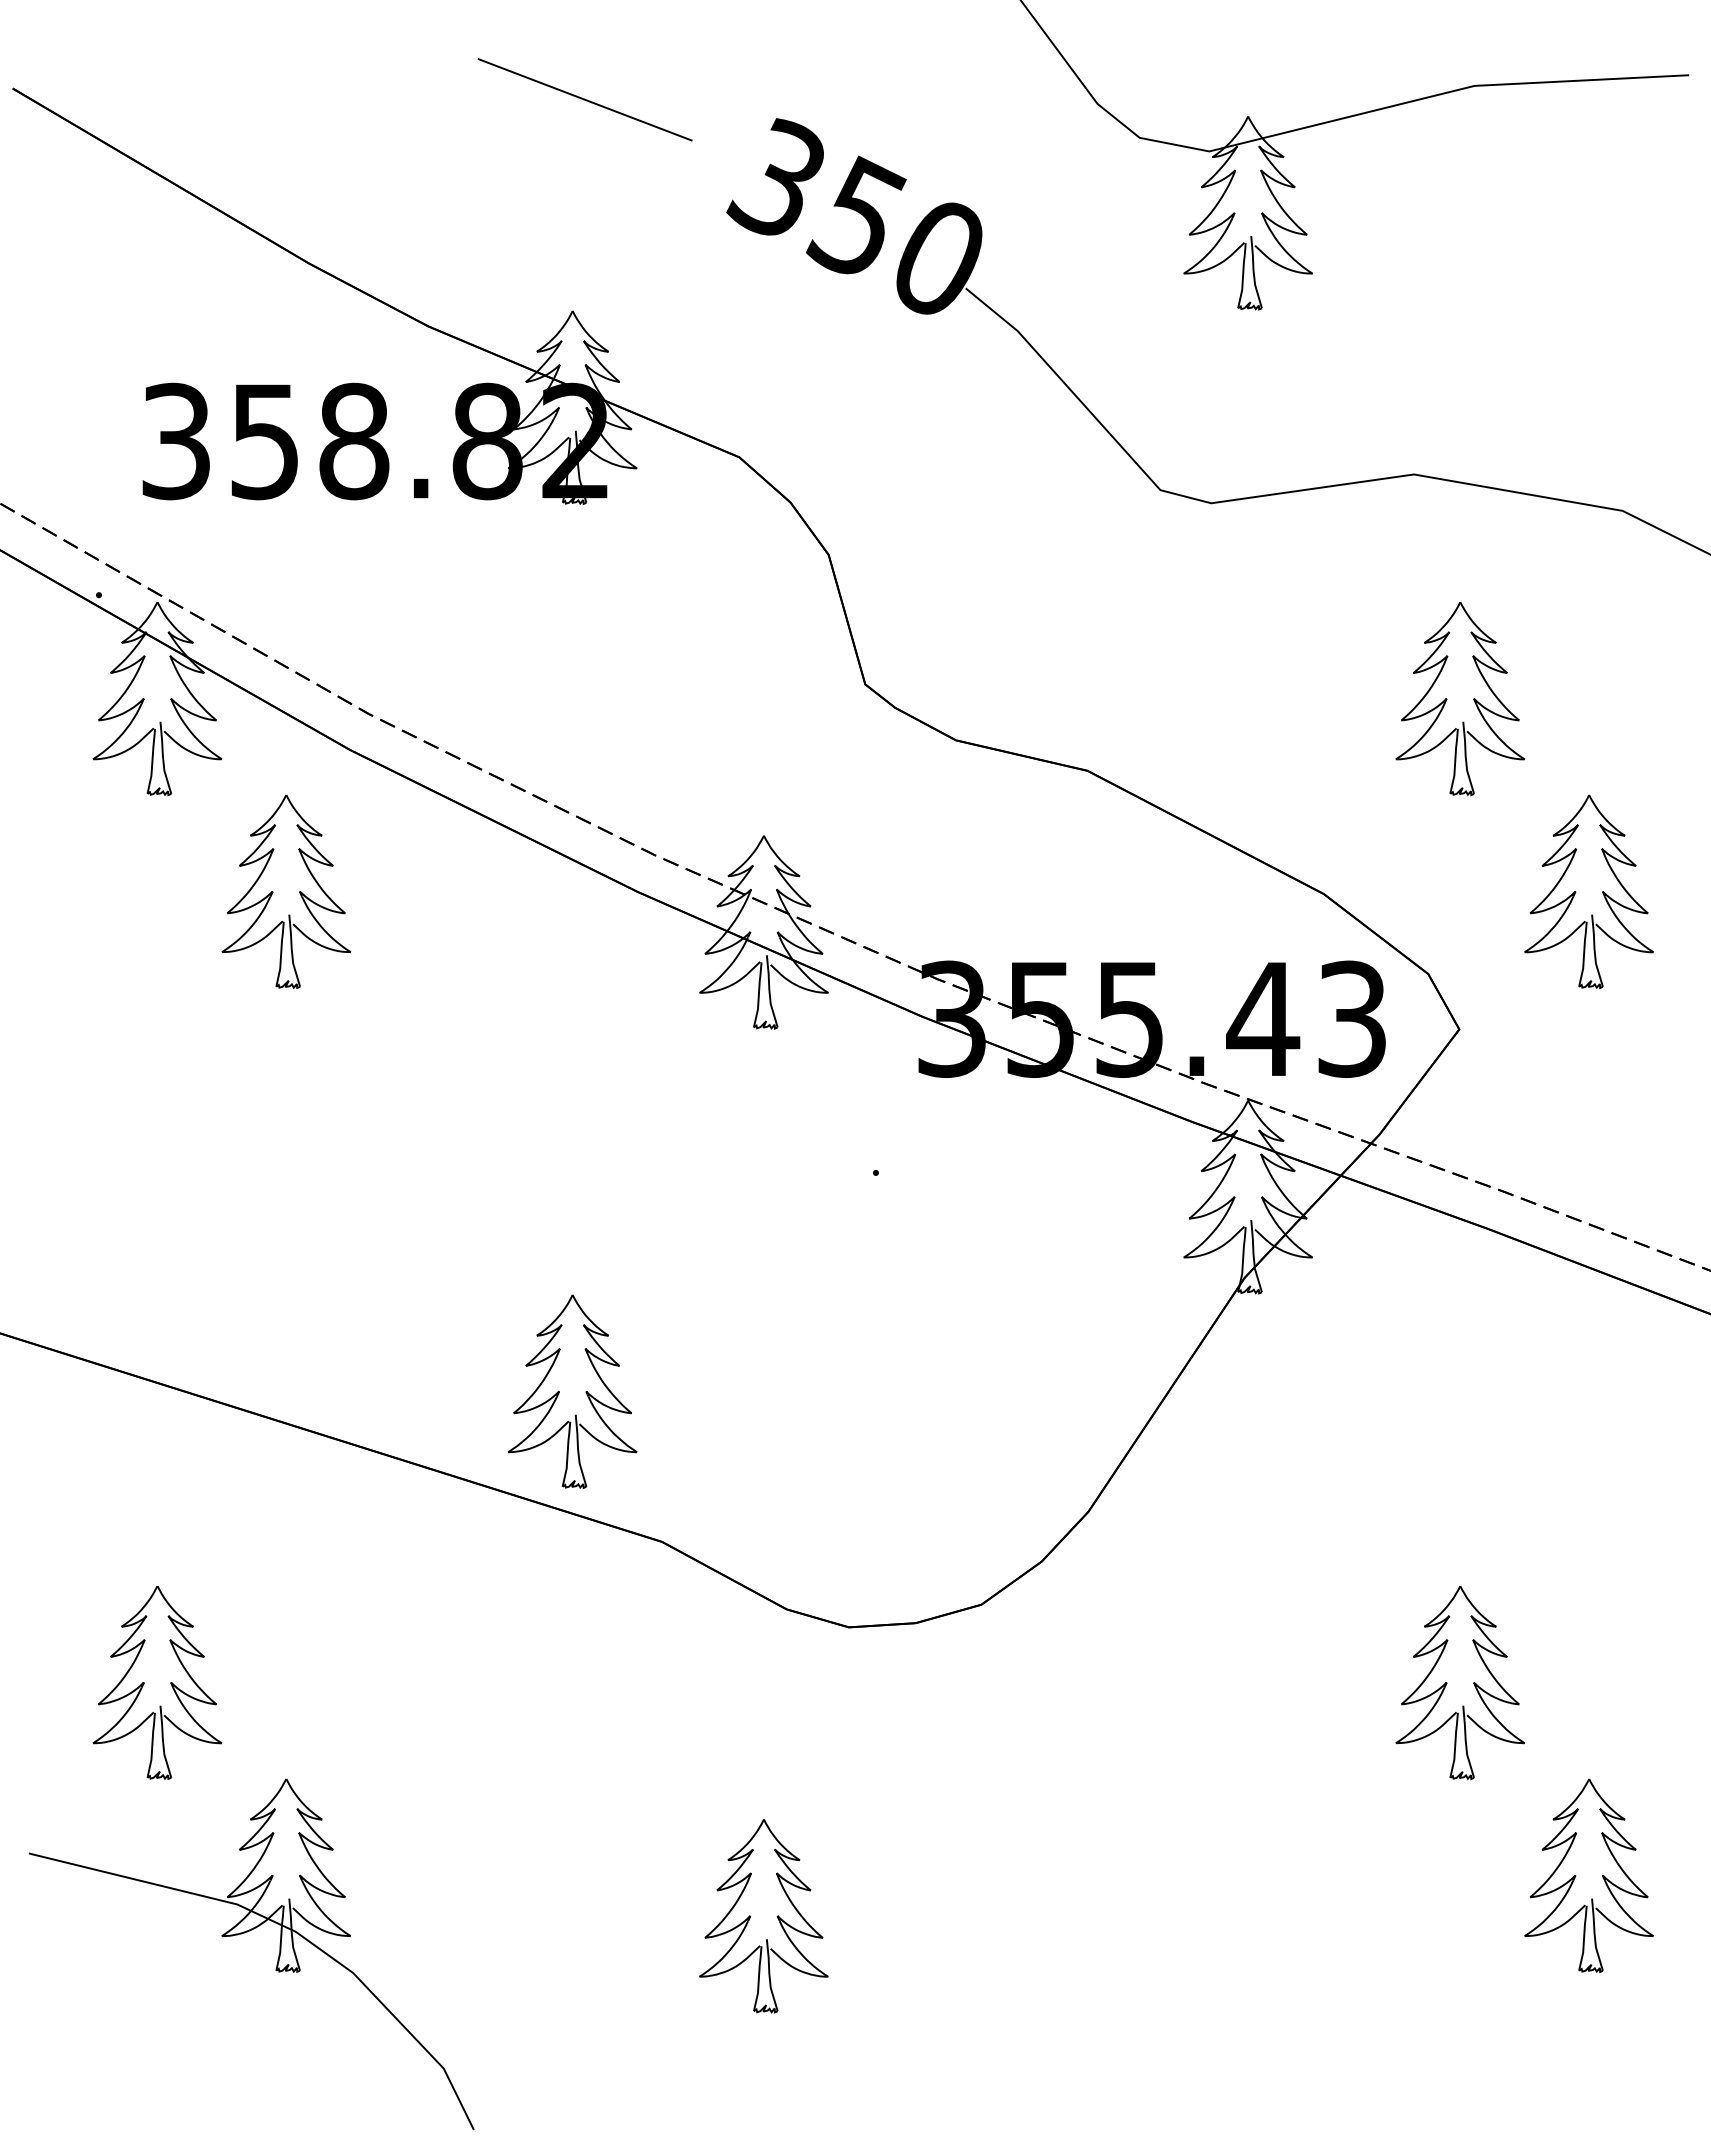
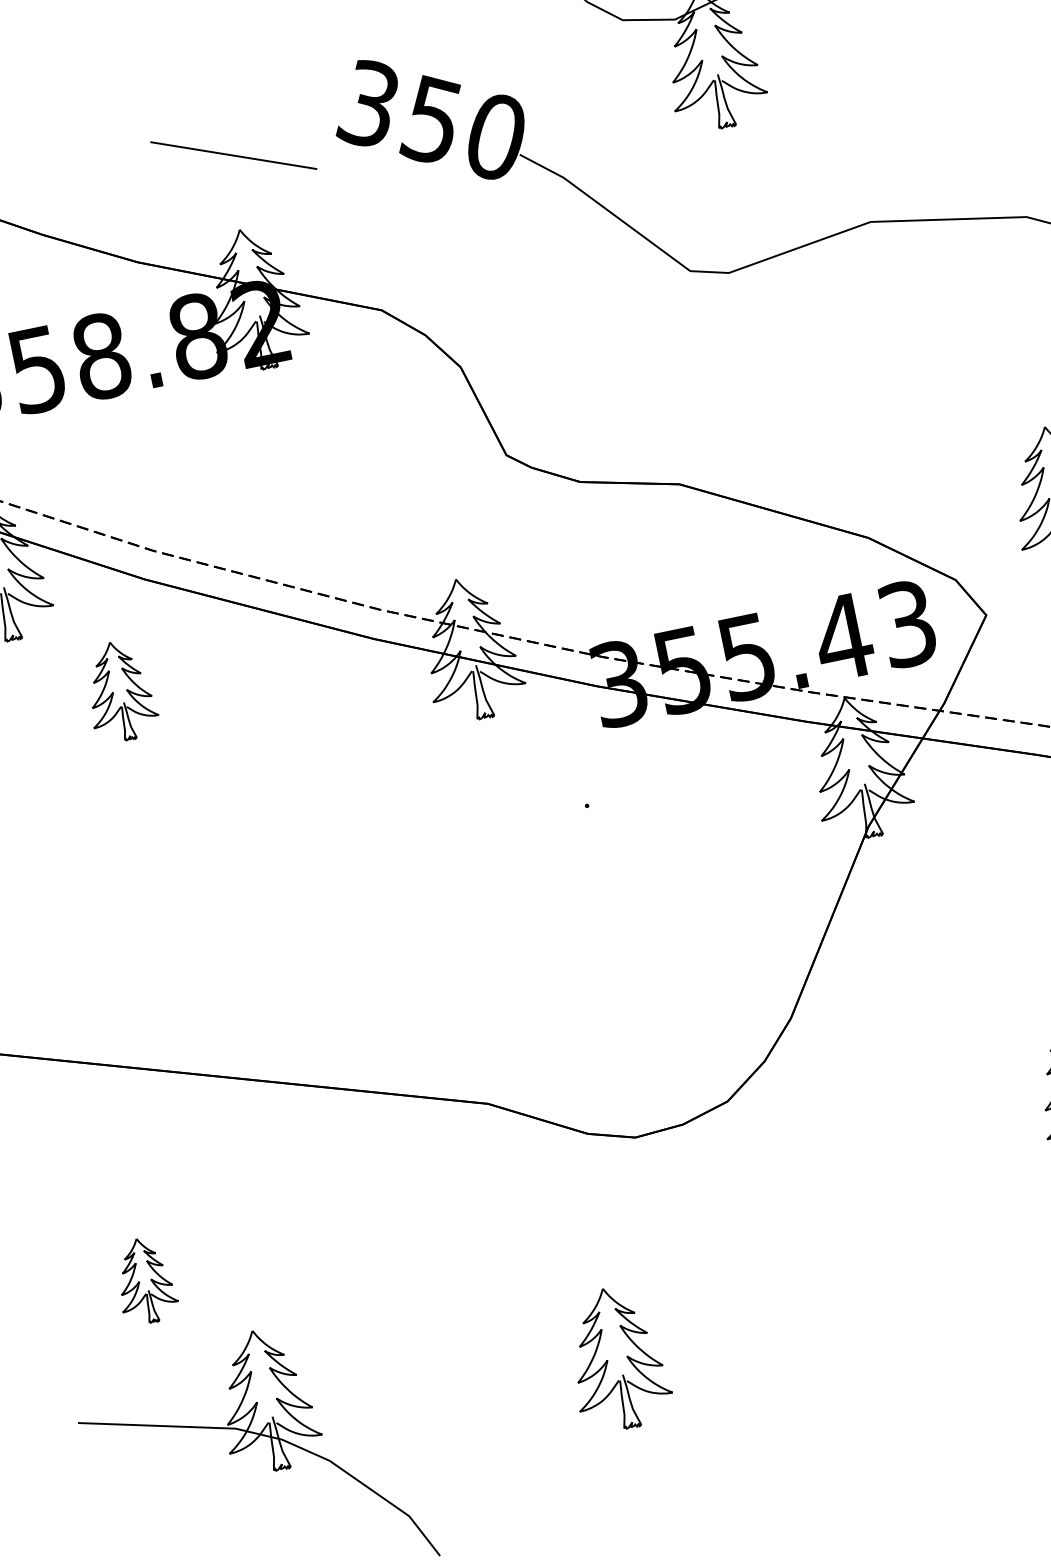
line: (584, 99) -> (233, 155), moved
part: (1459, 699) -> (937, 377), removed
part: (286, 891) -> (120, 690), size x0.7
part: (559, 1391) -> (391, 1010), removed
part: (157, 1682) -> (145, 1280), size x0.6

